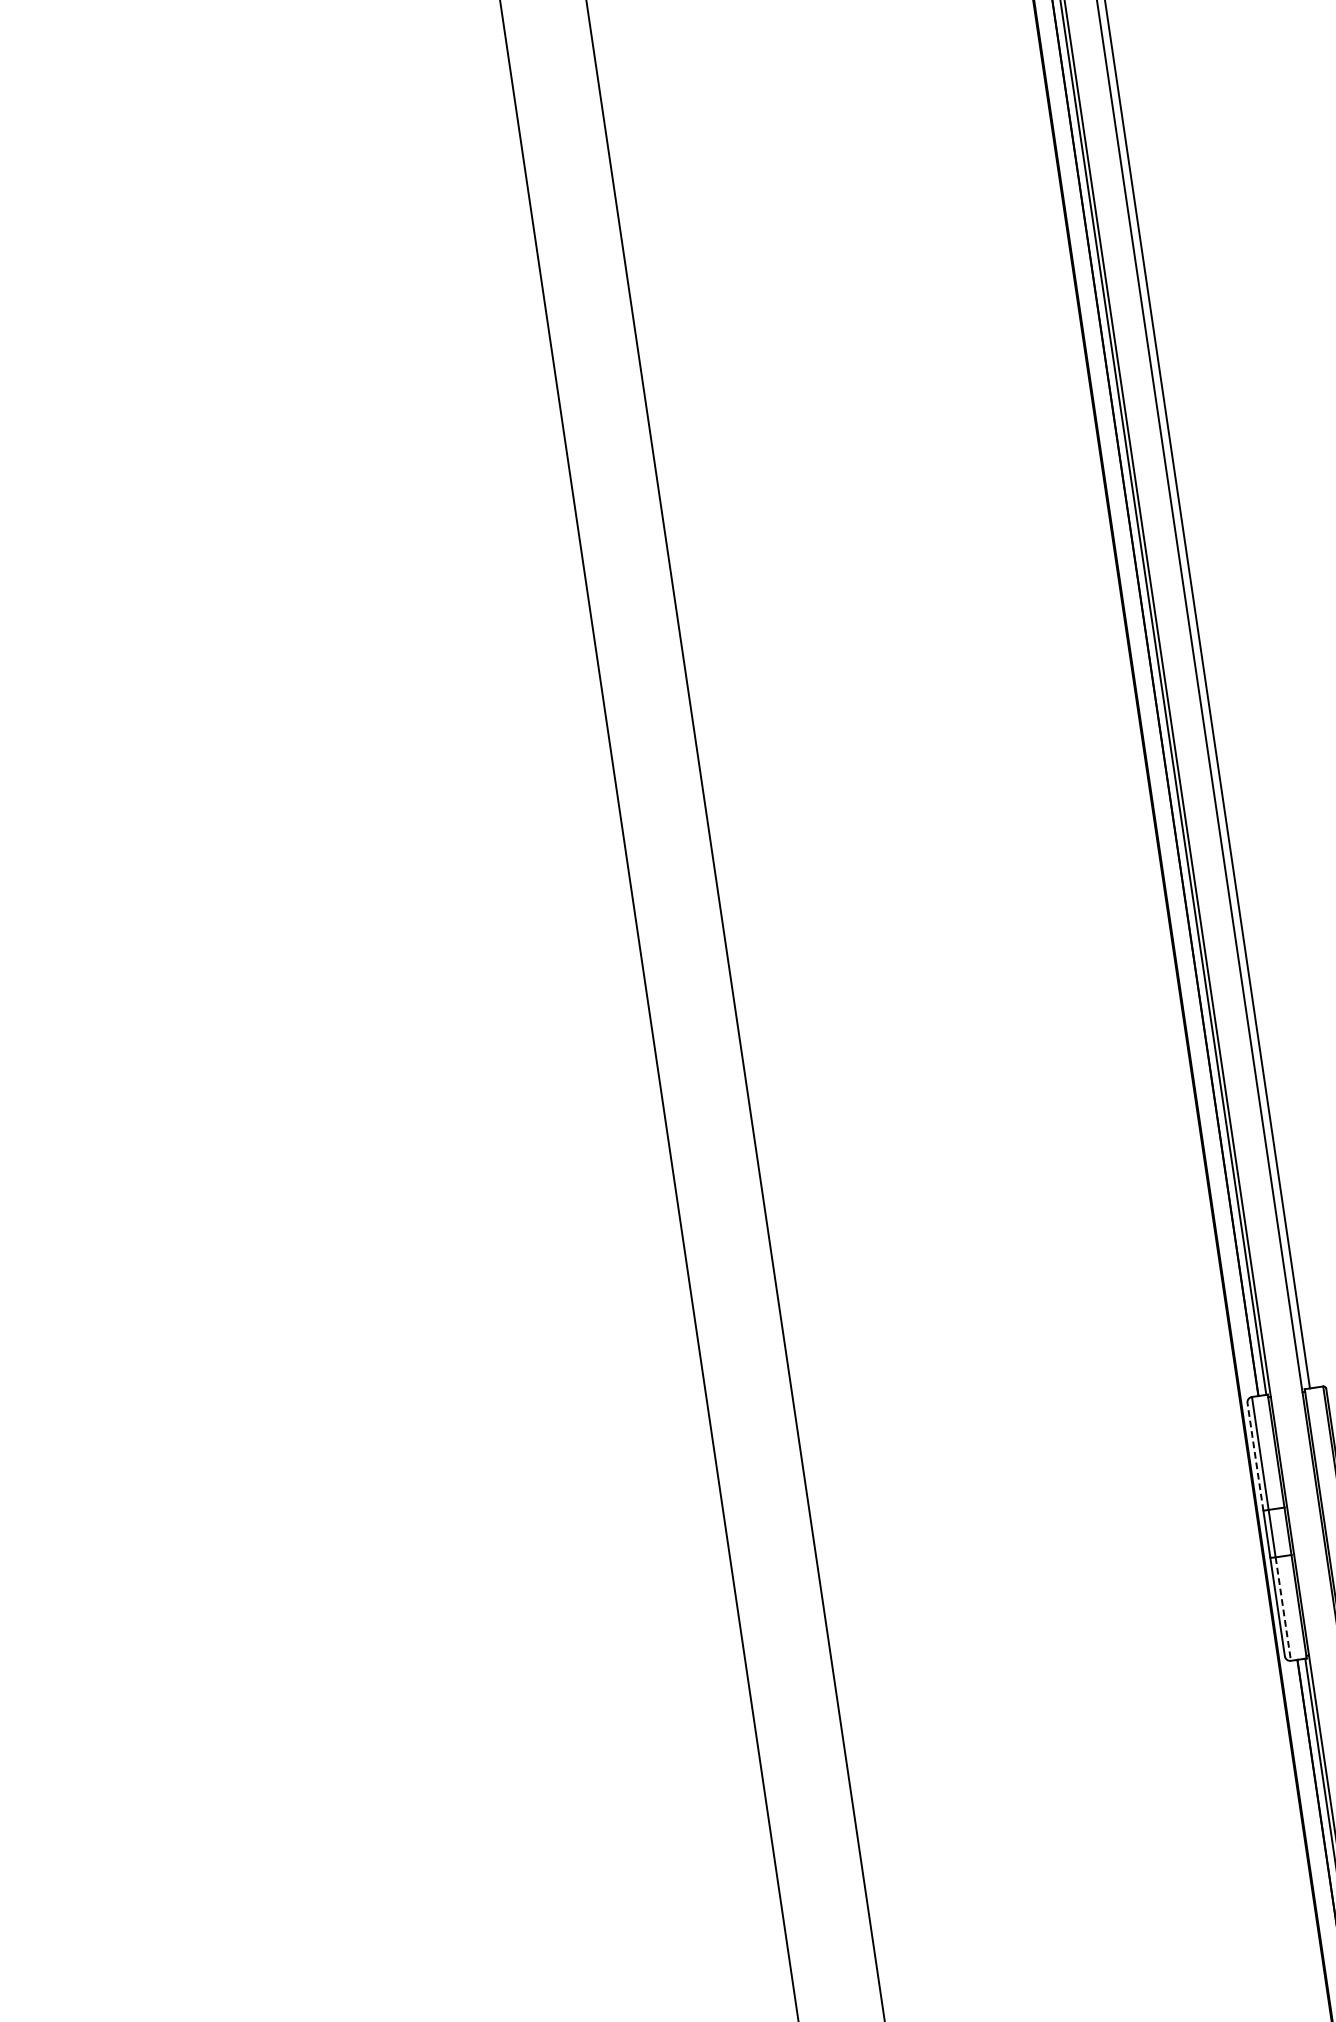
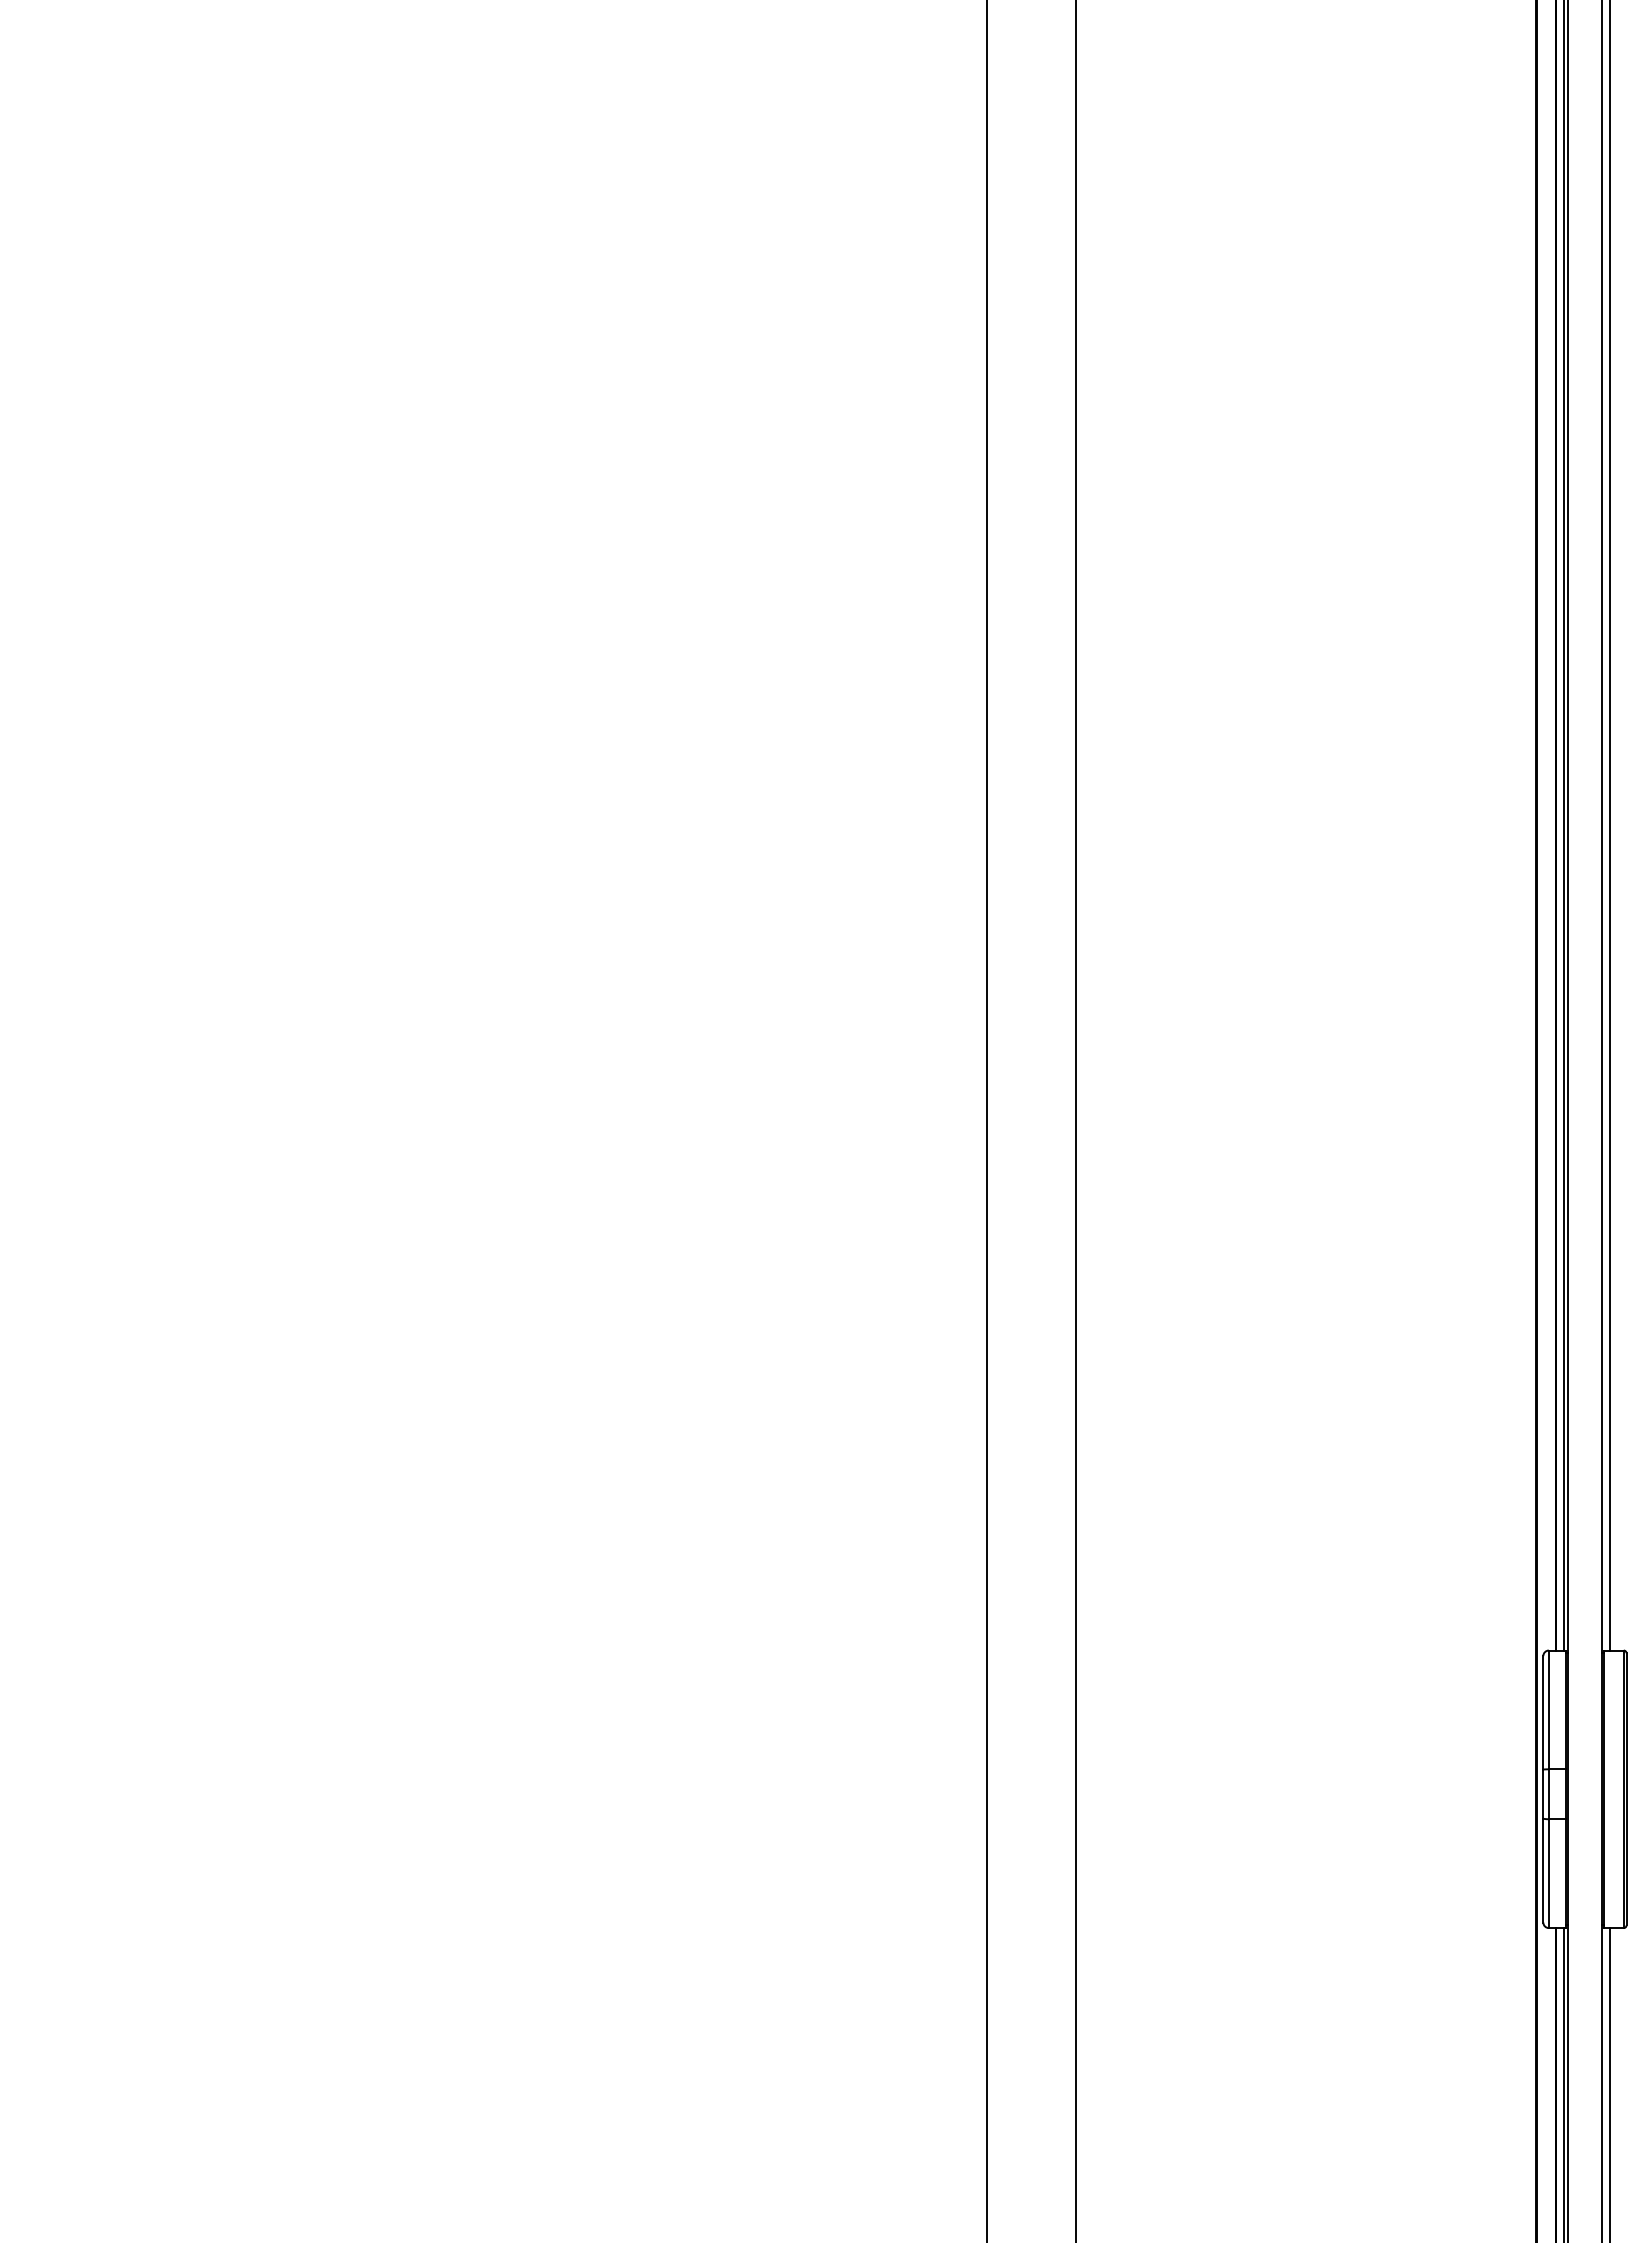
line: (1255, 1456) -> (1543, 1712), dashed -> solid
line: (1283, 1609) -> (1548, 1874), dashed -> solid

